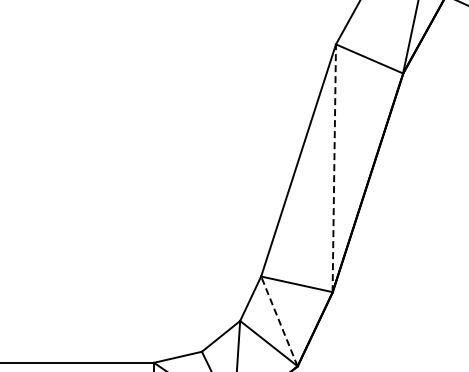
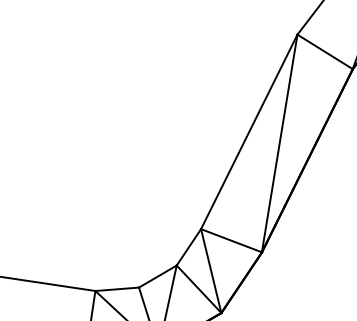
line: (334, 168) -> (279, 143), dashed -> solid
line: (279, 320) -> (211, 270), dashed -> solid

